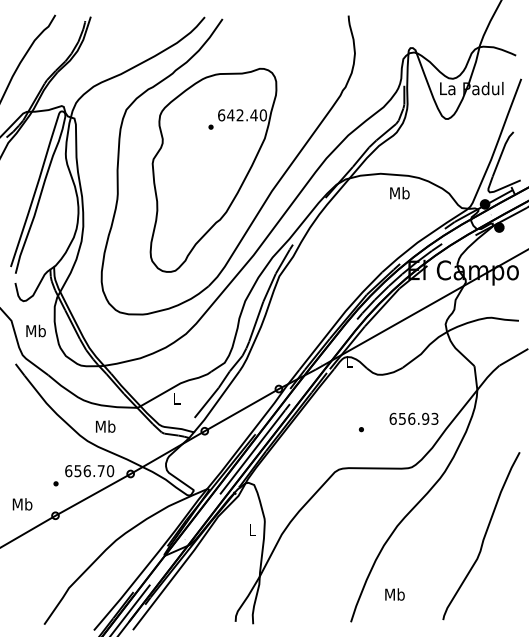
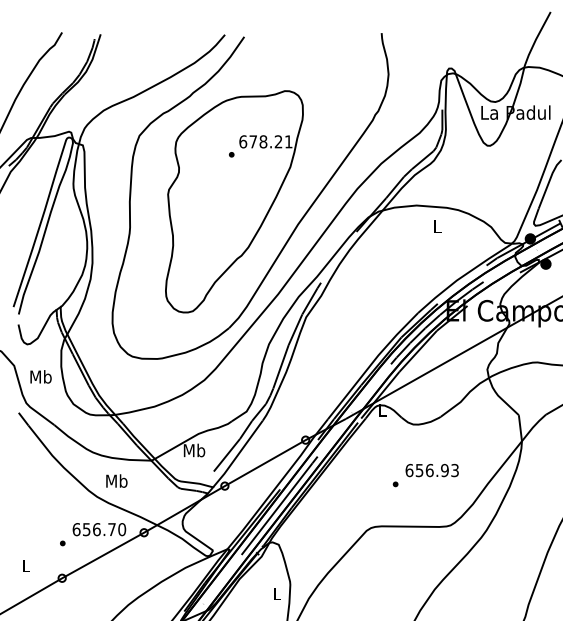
text: (247, 115) -> (271, 142), 642.40 -> 678.21
text: (399, 193) -> (437, 227), Mb -> L
text: (176, 398) -> (194, 450), L -> Mb
text: (413, 418) -> (431, 470), moved
text: (22, 504) -> (26, 565), Mb -> L

